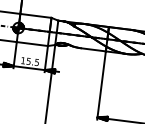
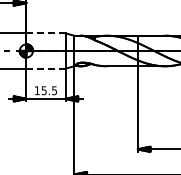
line: (35, 15) -> (45, 33), solid -> dashed
line: (32, 43) -> (45, 68), solid -> dashed

